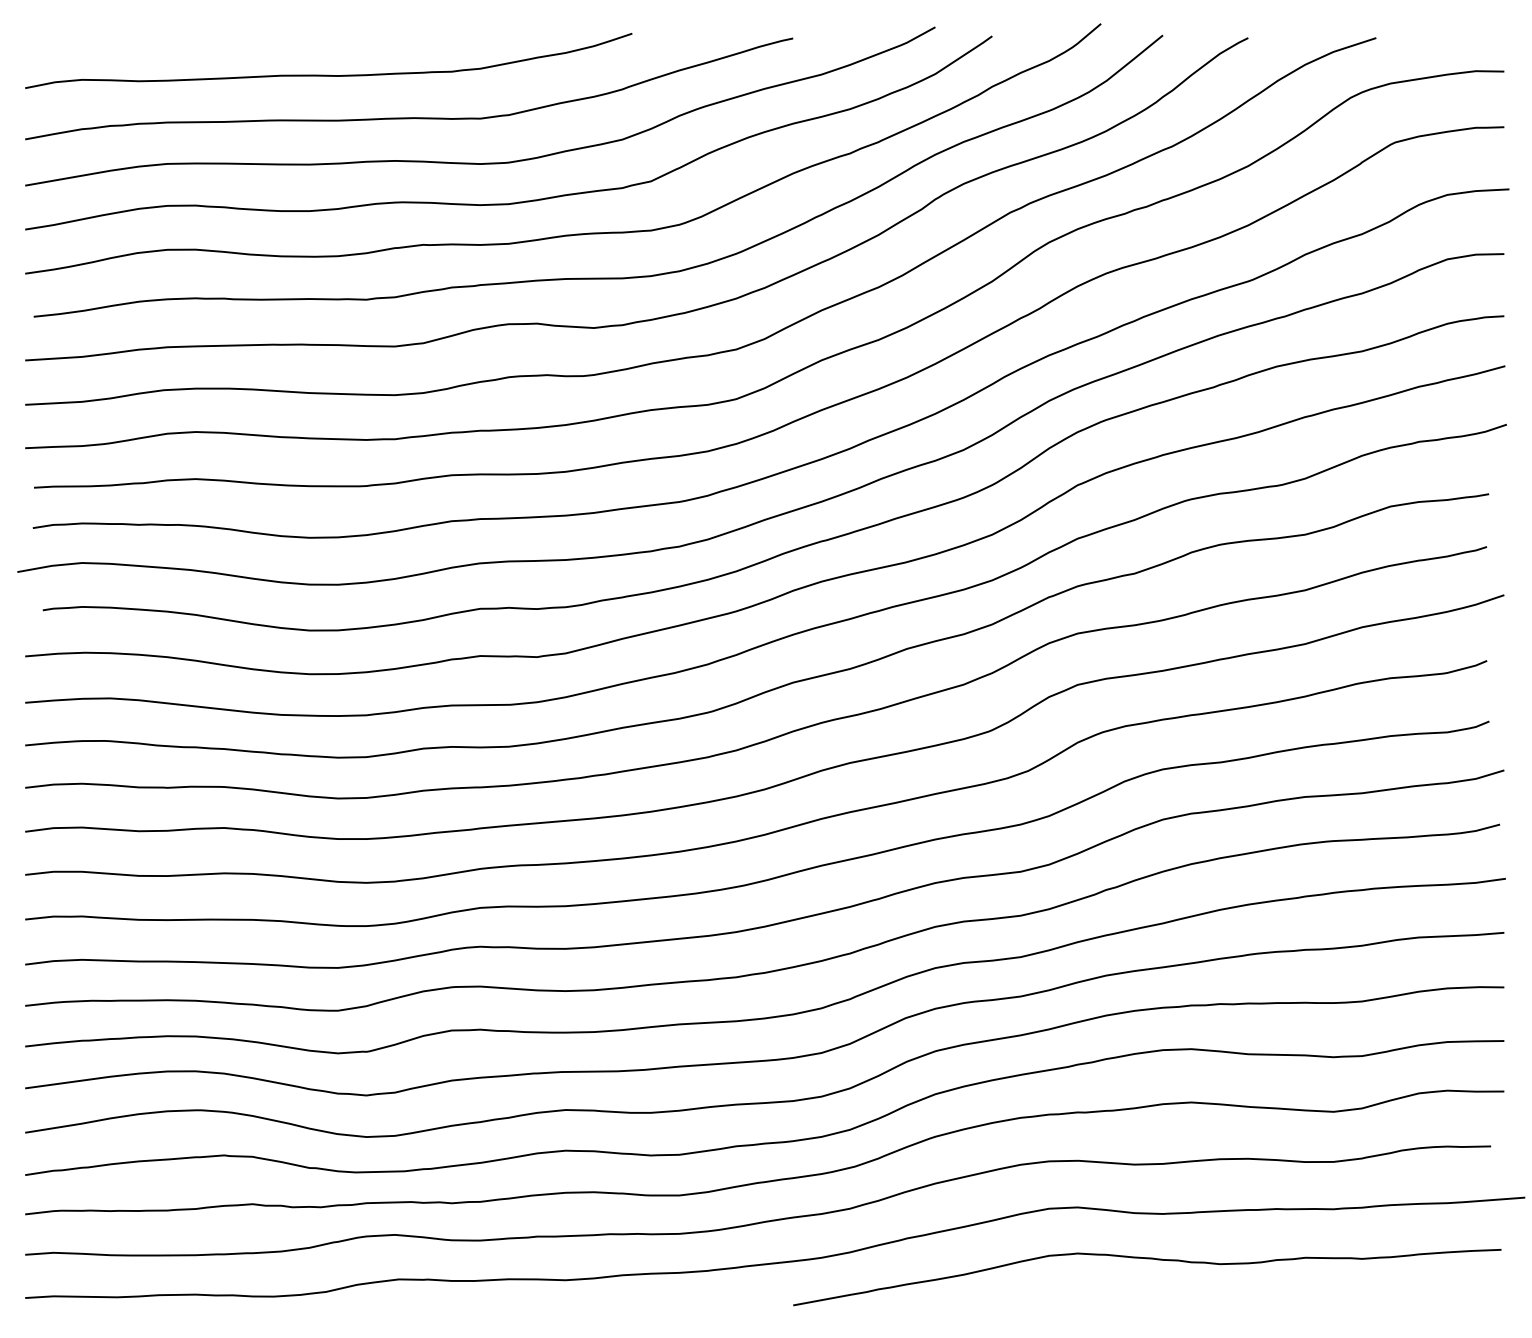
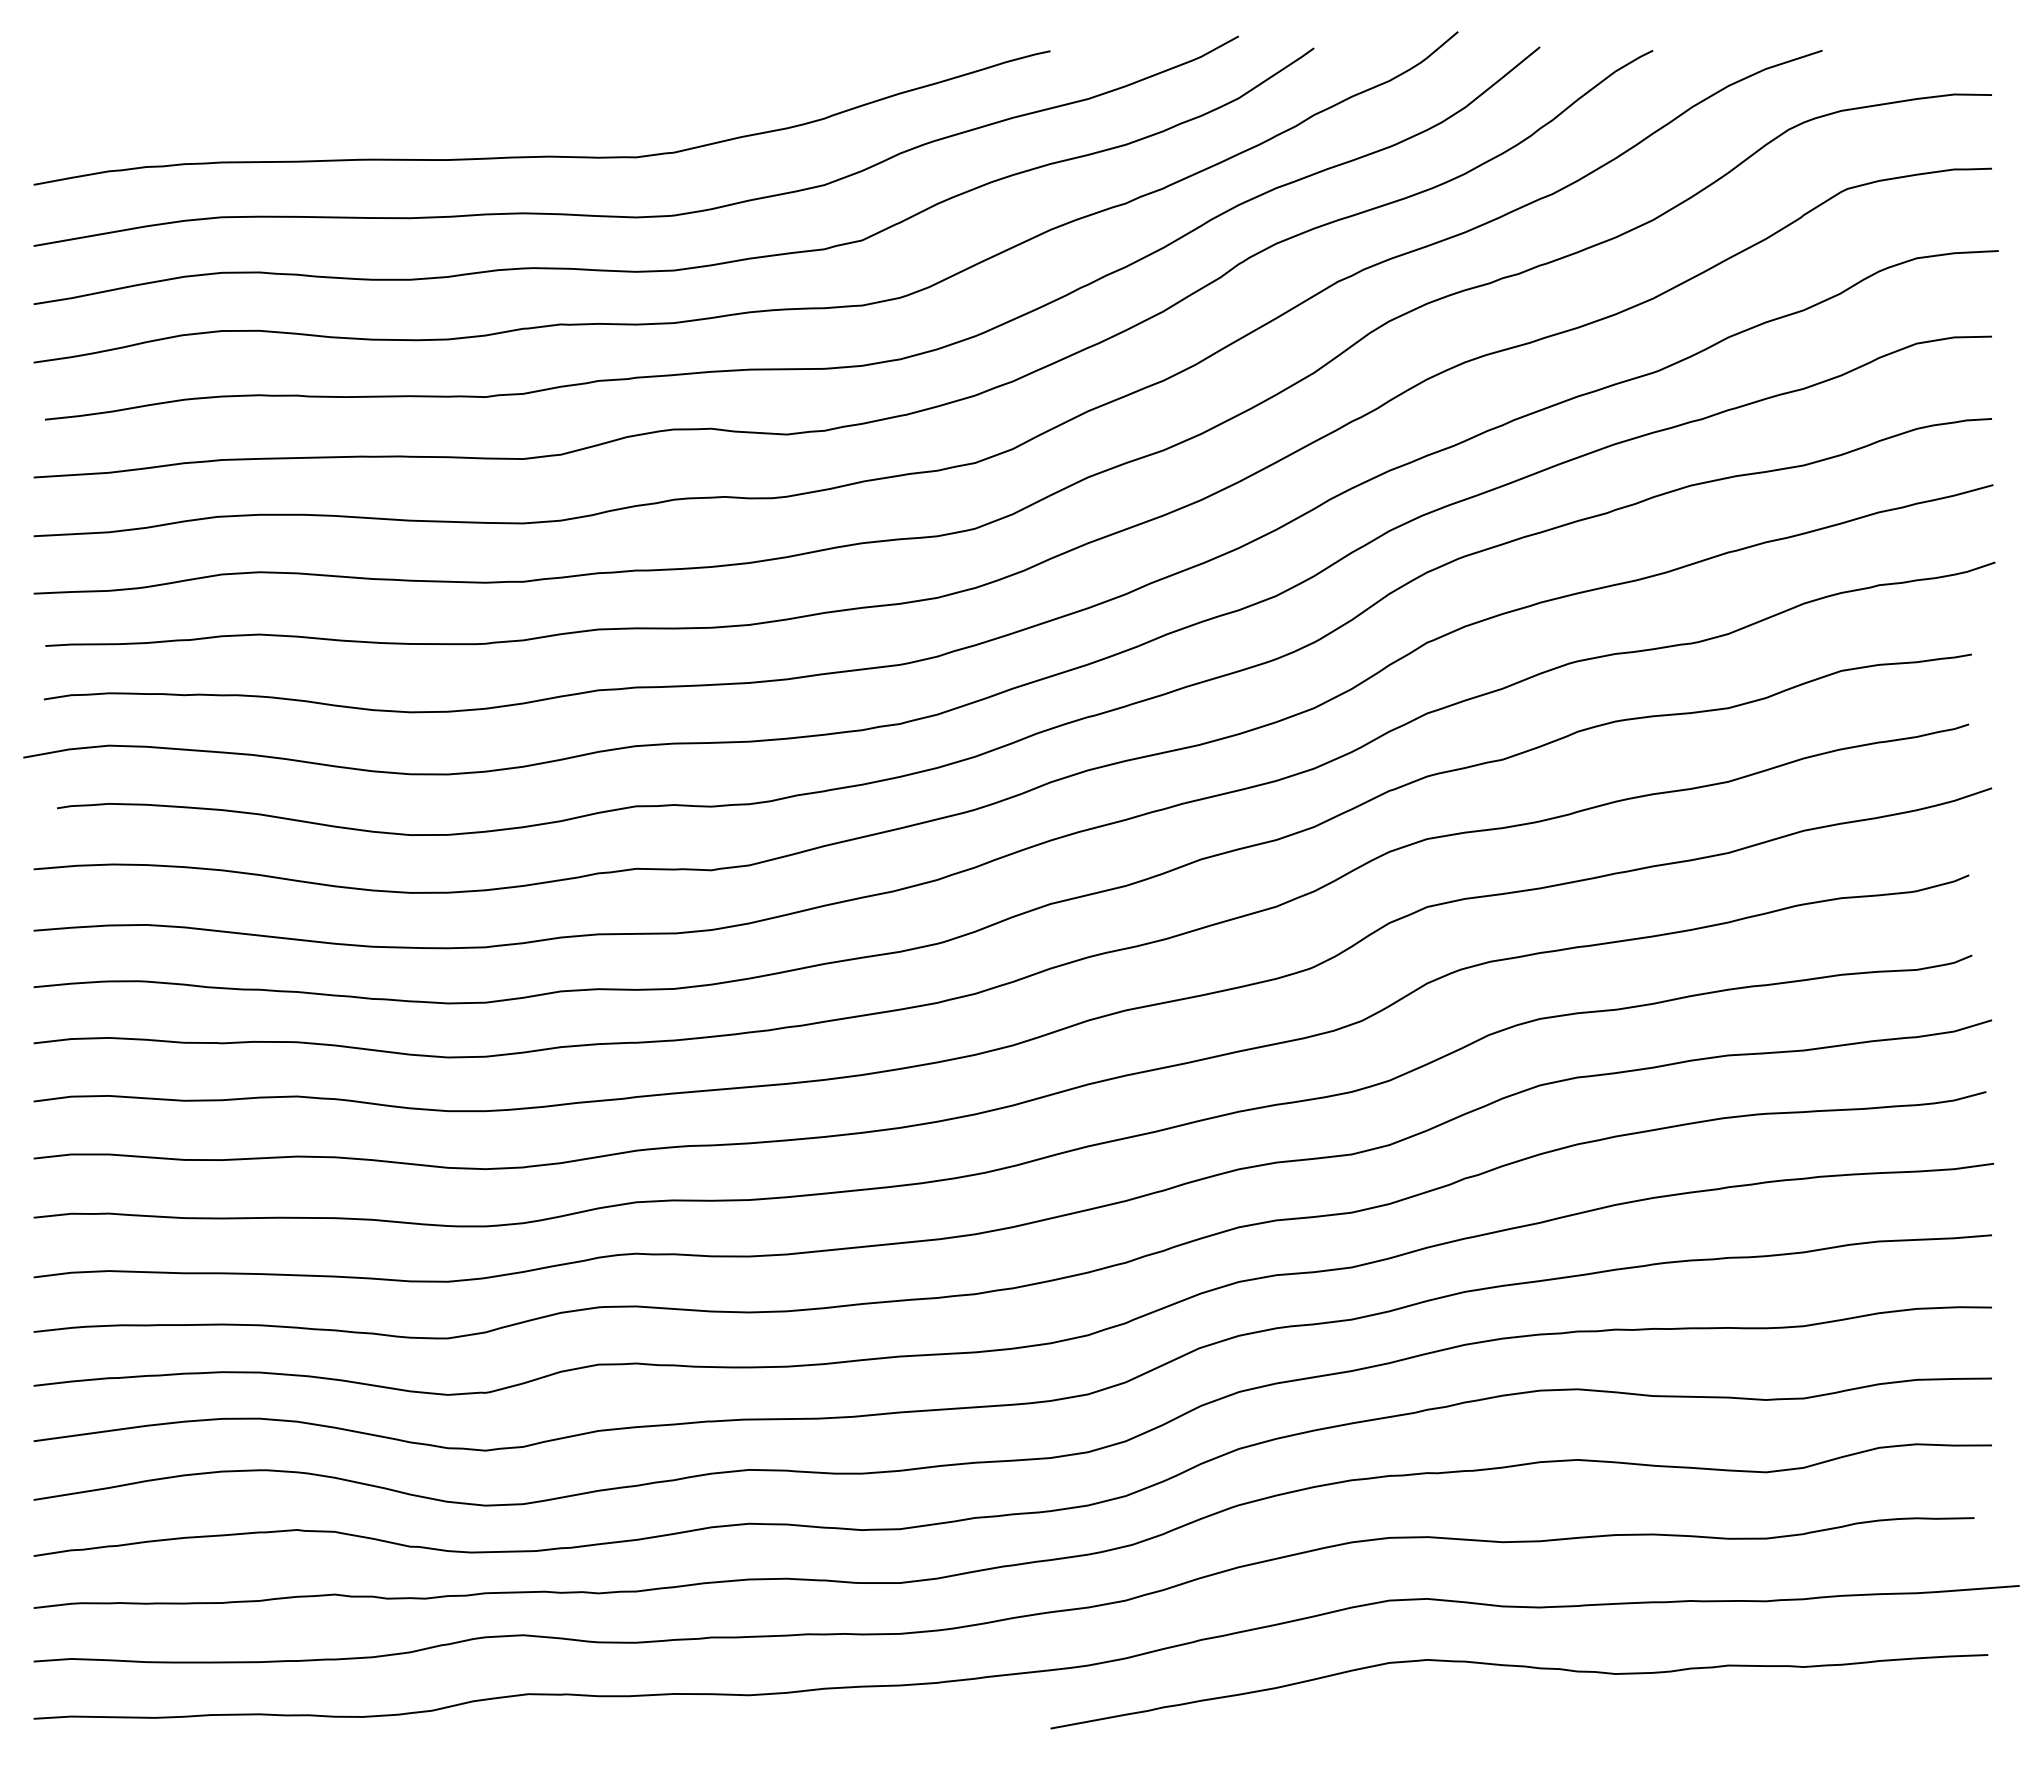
curve: (328, 74) -> (435, 99), removed

